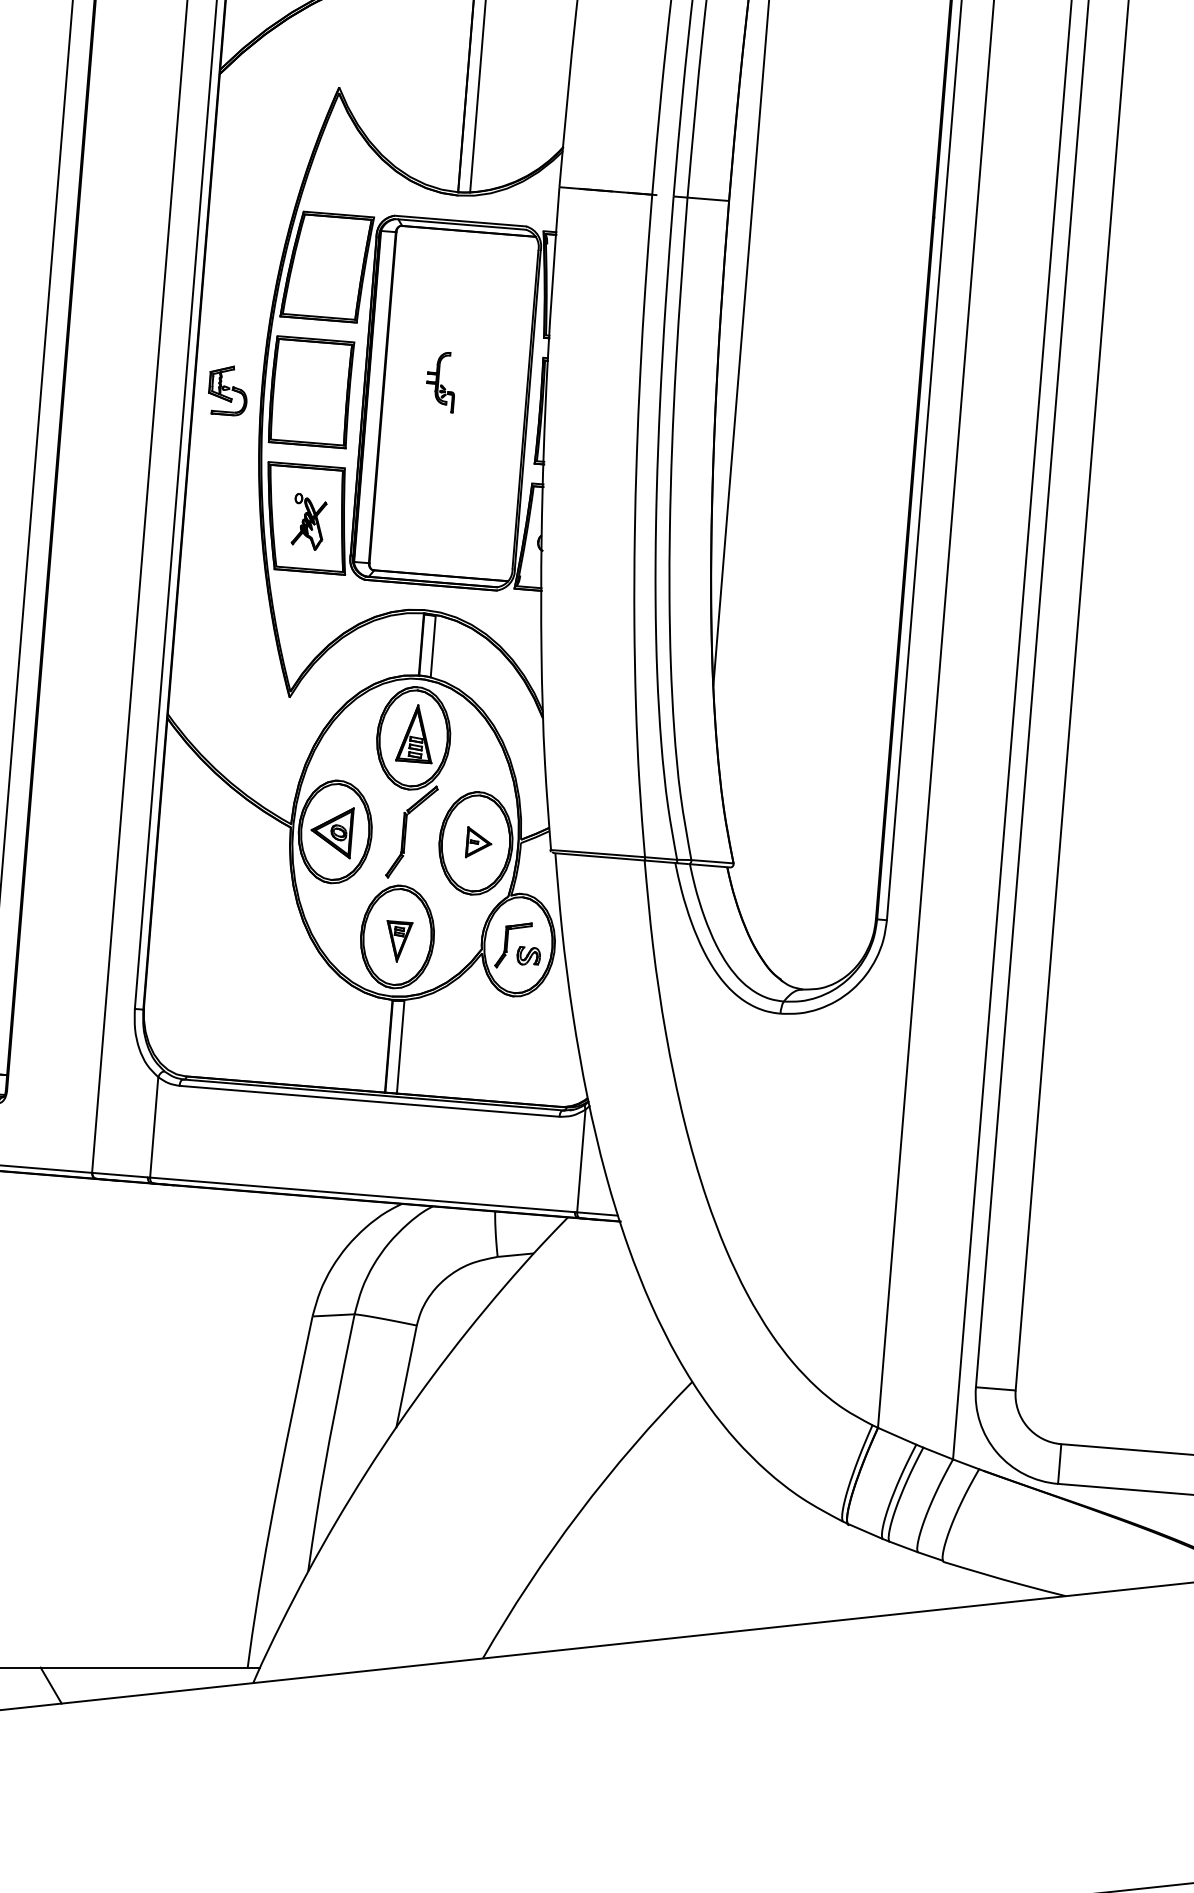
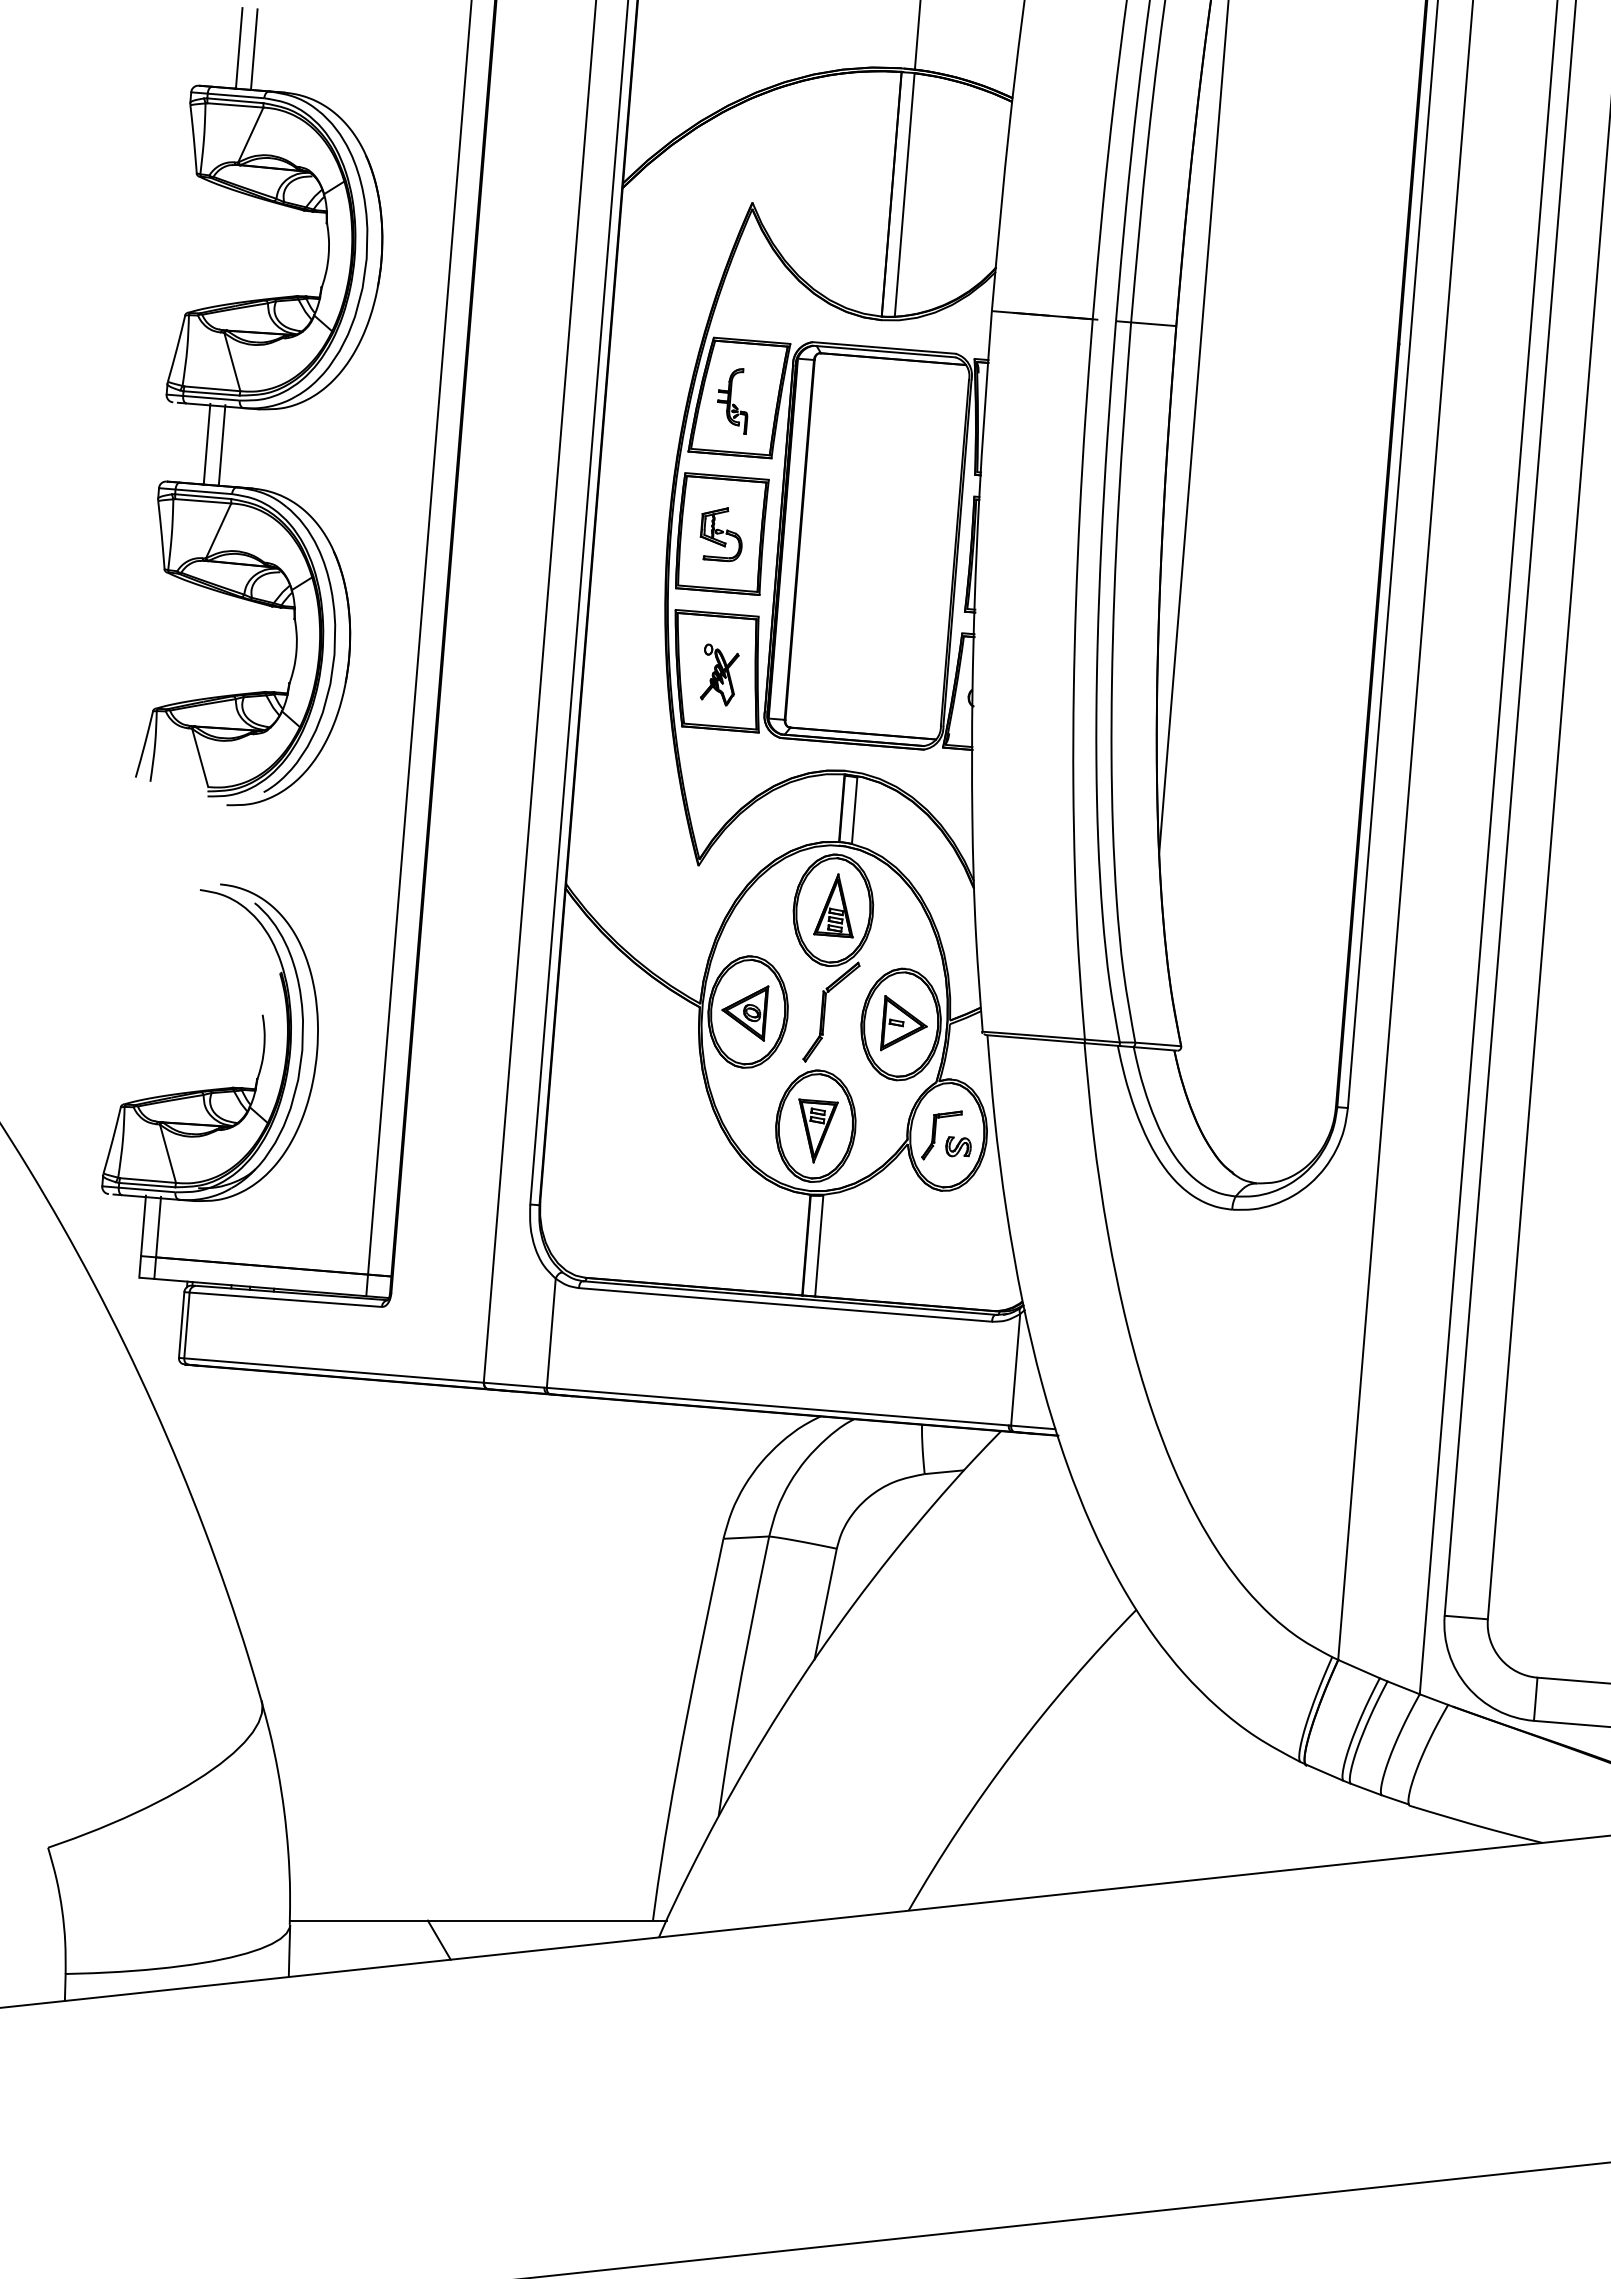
part: (440, 382) -> (732, 401), moved
part: (227, 390) -> (720, 534), moved
part: (478, 842) -> (903, 1023), size x1.67
part: (399, 940) -> (818, 1130), size x1.43

